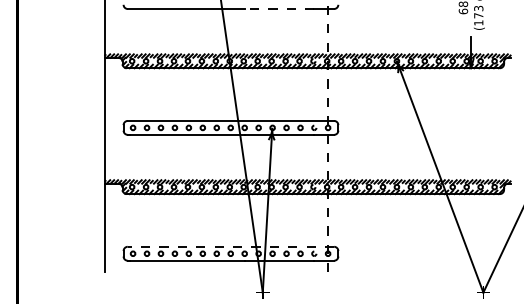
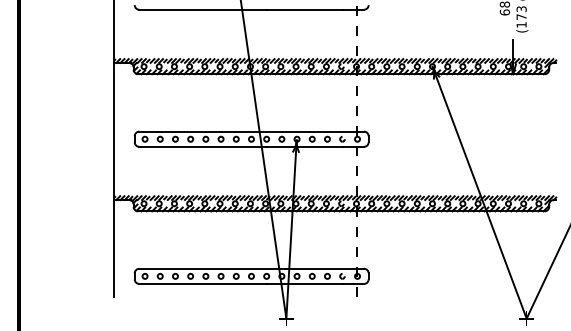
line: (279, 9) -> (304, 10), dashed -> solid
line: (230, 246) -> (251, 268), dashed -> solid

